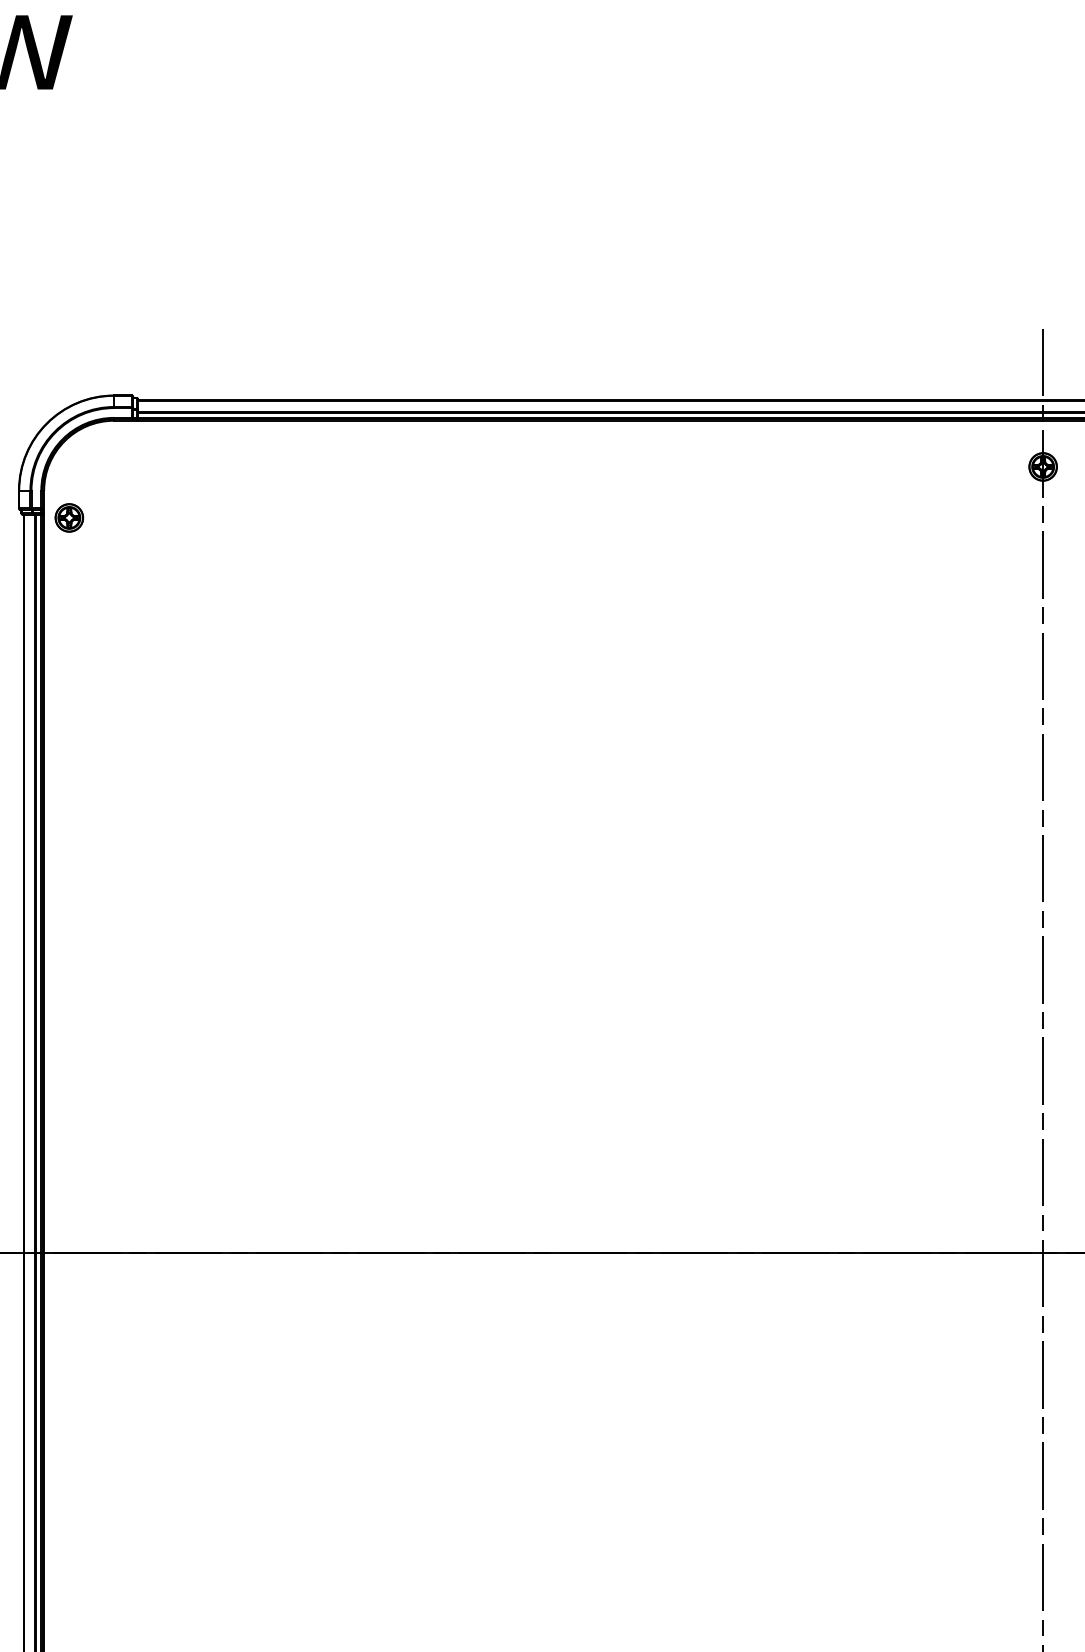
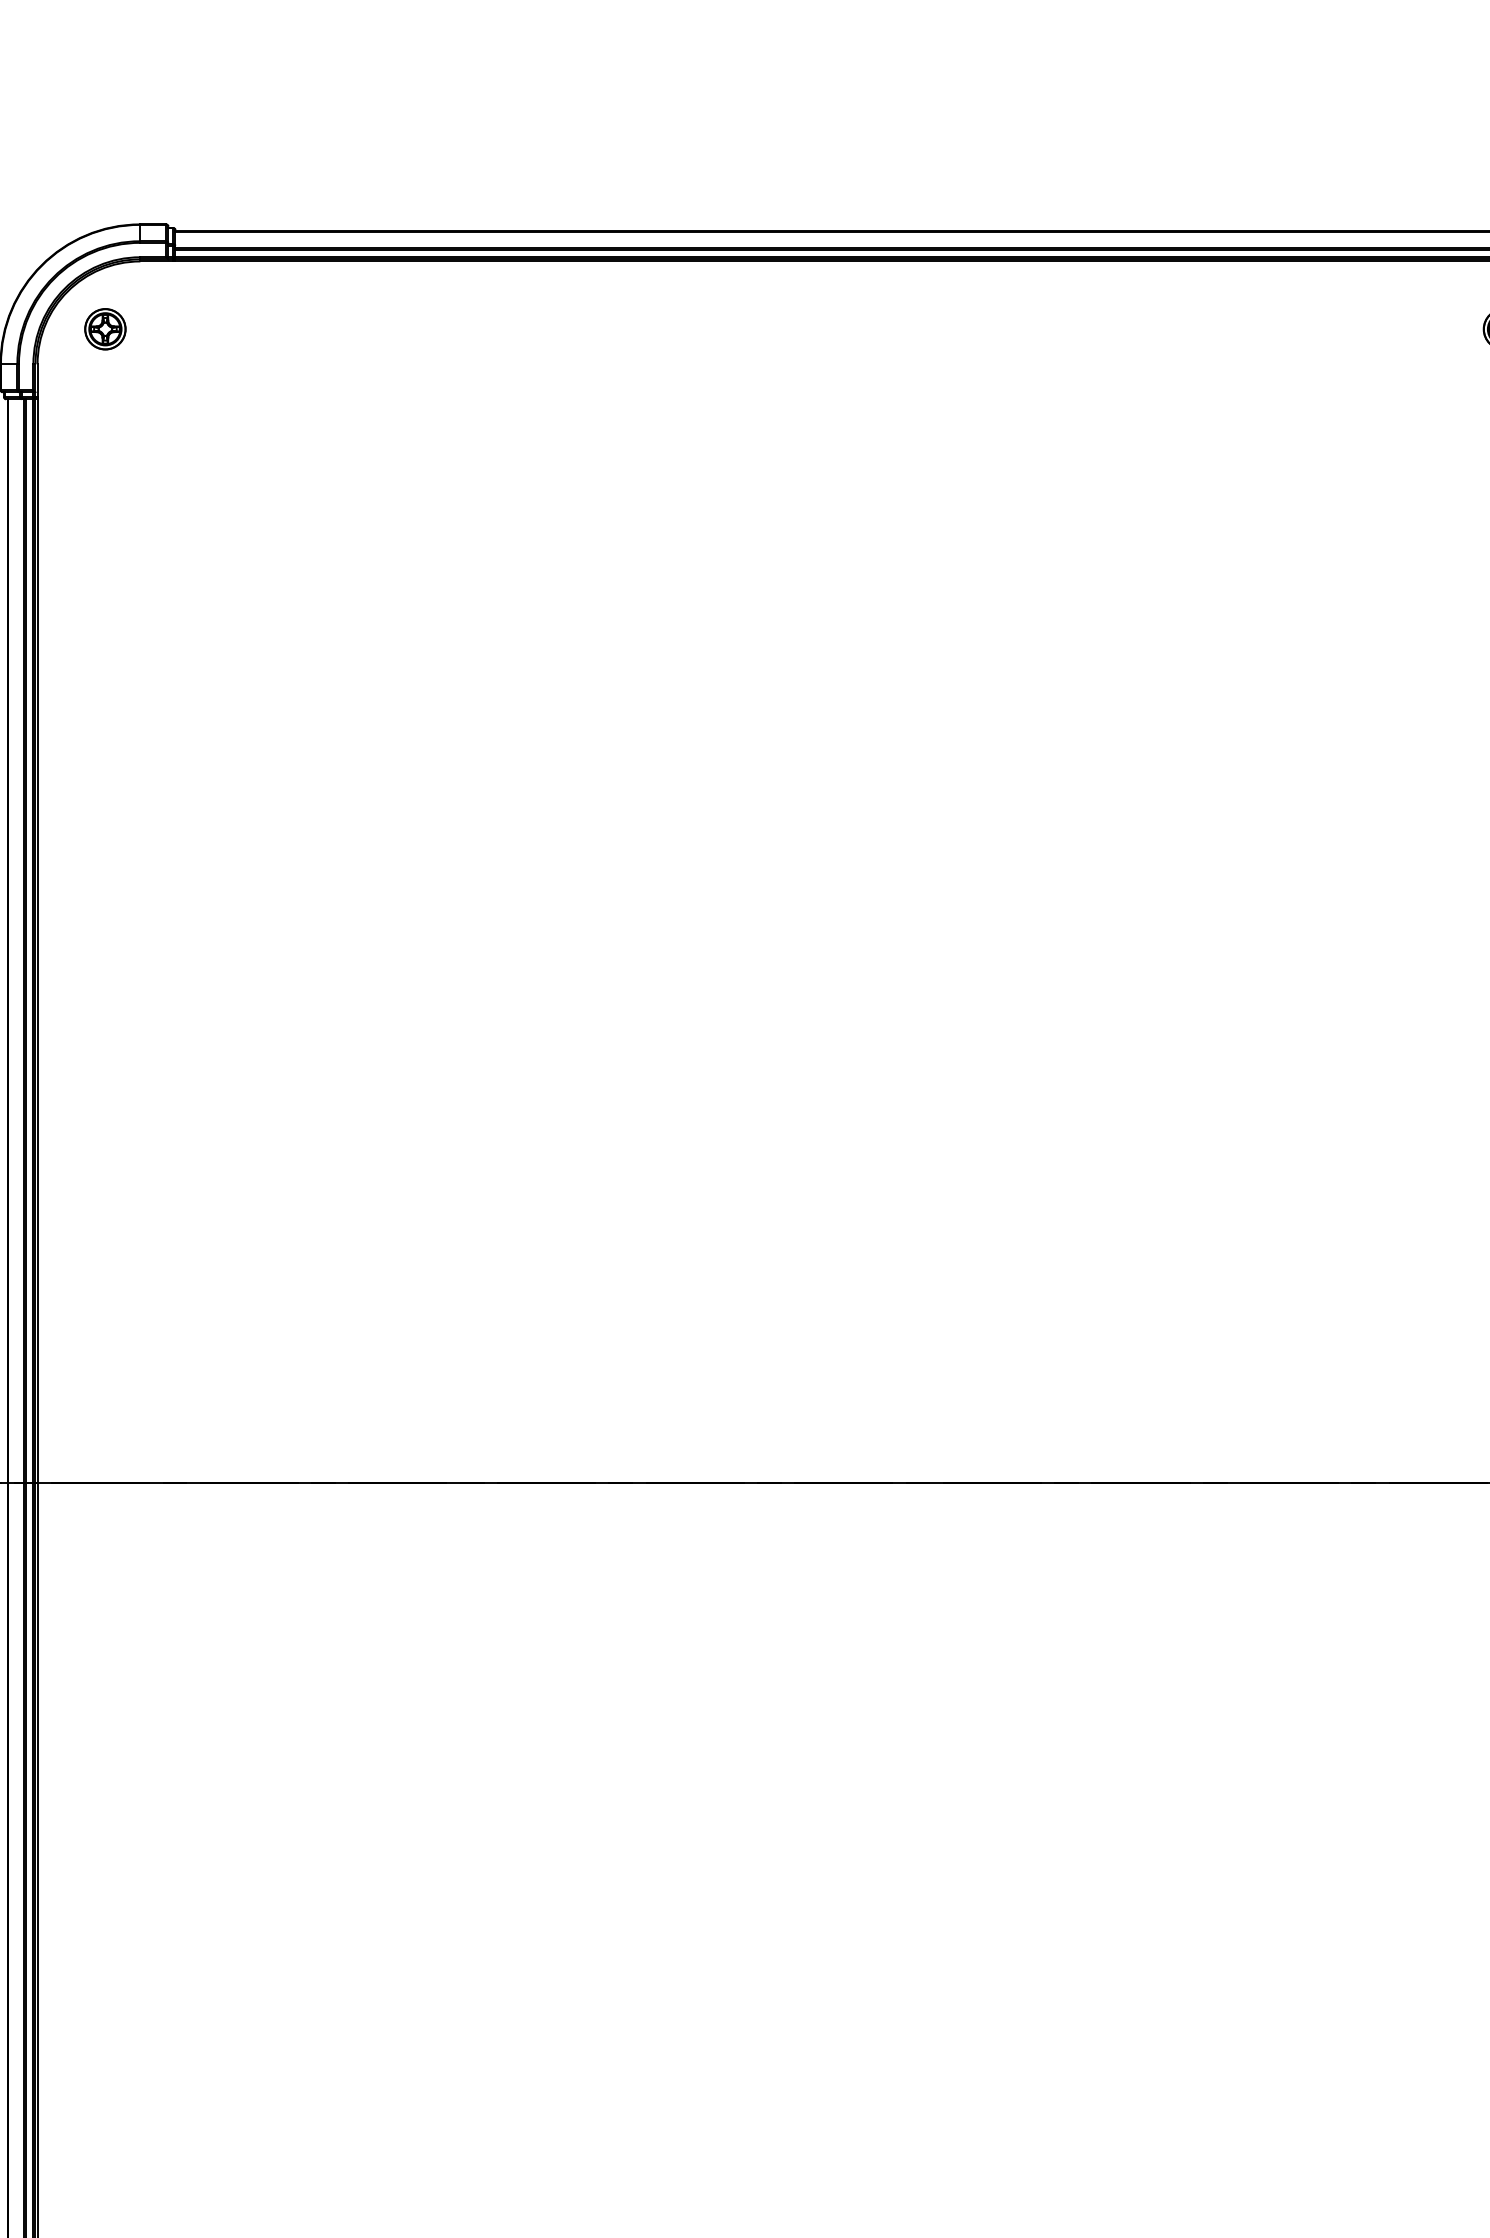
part: (69, 517) -> (105, 328), moved

